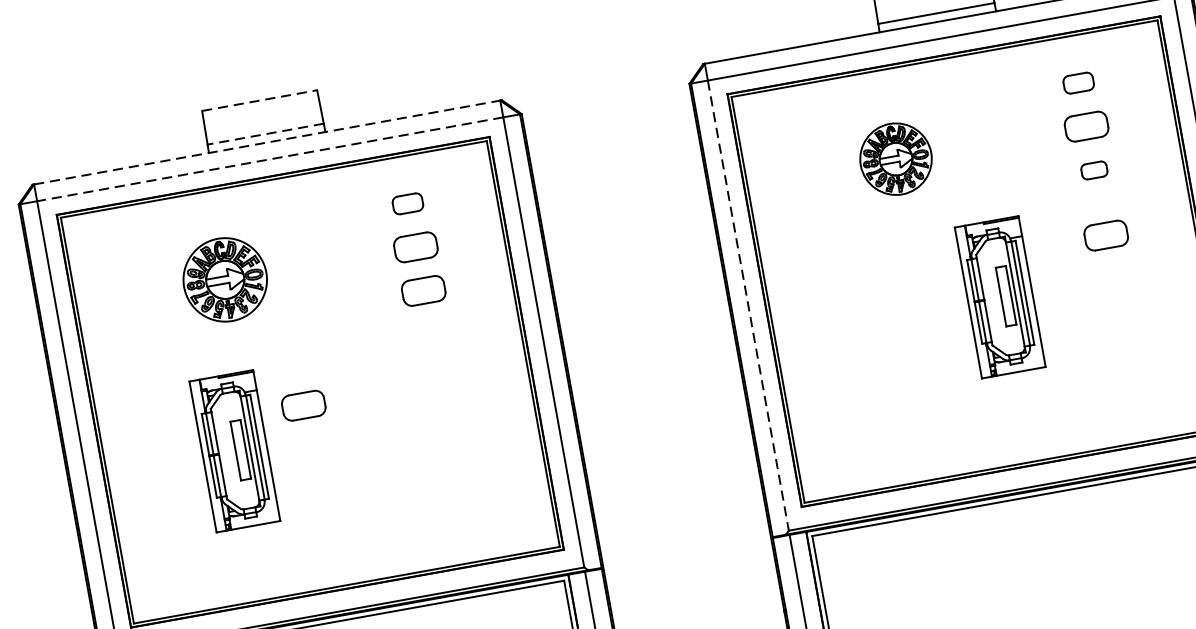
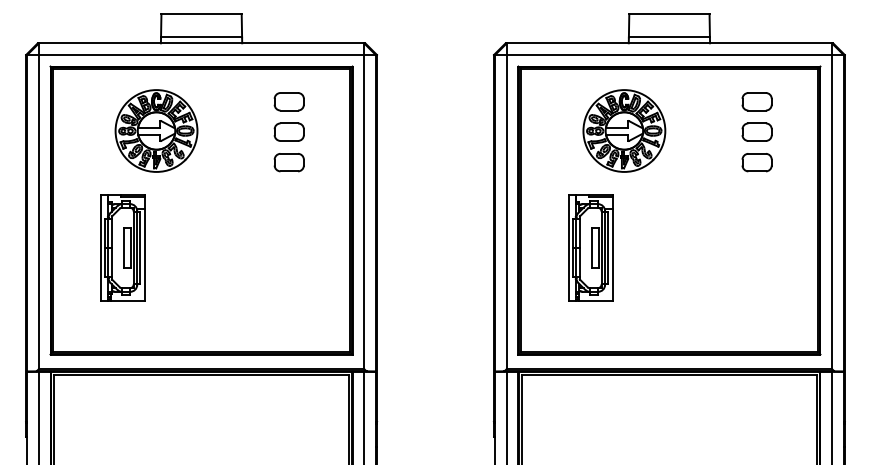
part: (1077, 82) -> (756, 101), size x1.43
line: (261, 101) -> (202, 14), dashed -> solid
line: (265, 134) -> (201, 37), dashed -> solid
line: (267, 142) -> (201, 43), dashed -> solid
part: (896, 158) -> (624, 130), size x1.67
line: (270, 160) -> (201, 55), dashed -> solid
part: (1093, 170) -> (756, 162), size x1.67
part: (406, 203) -> (288, 101), size x1.43
part: (1105, 234) -> (756, 207), removed
part: (225, 279) -> (156, 130), size x1.43
part: (999, 296) -> (590, 247), moved
line: (747, 305) -> (506, 211), dashed -> solid
part: (302, 405) -> (193, 225), removed
part: (233, 450) -> (122, 247), moved

